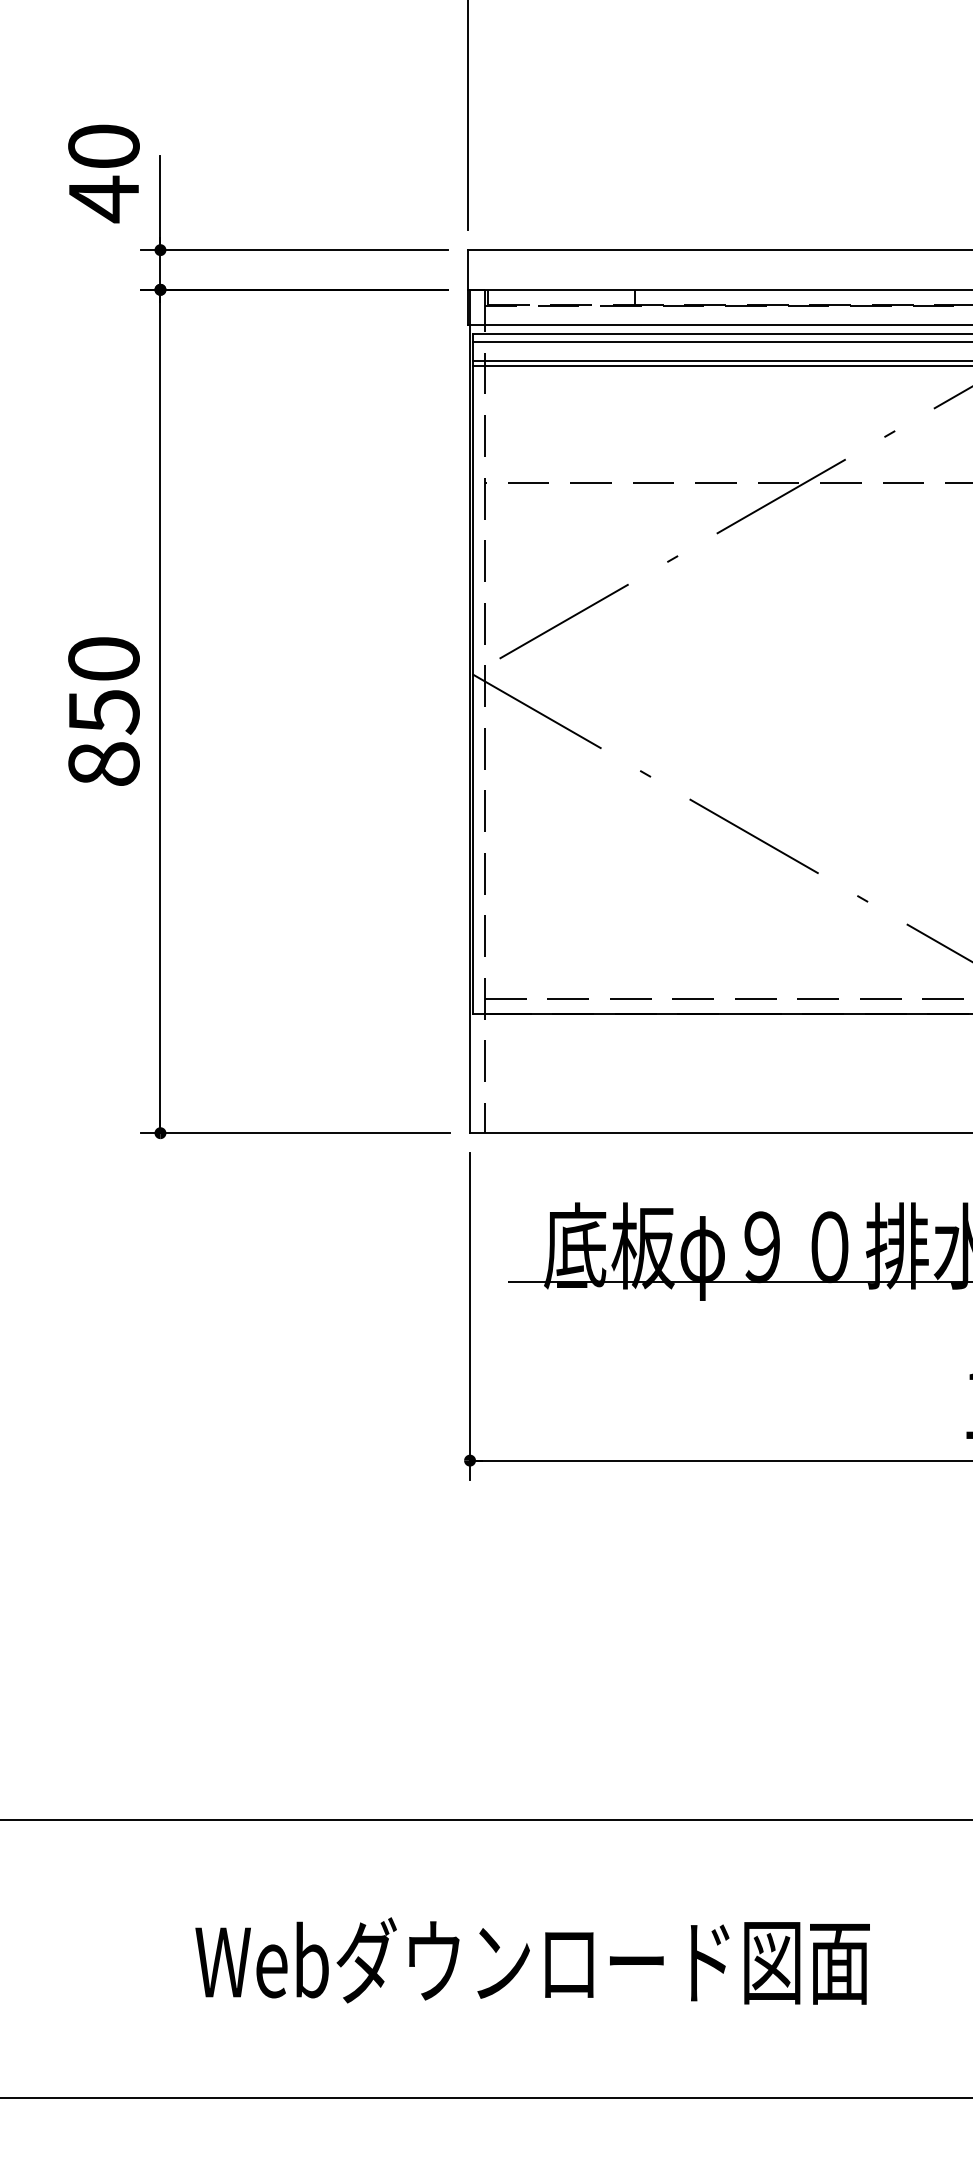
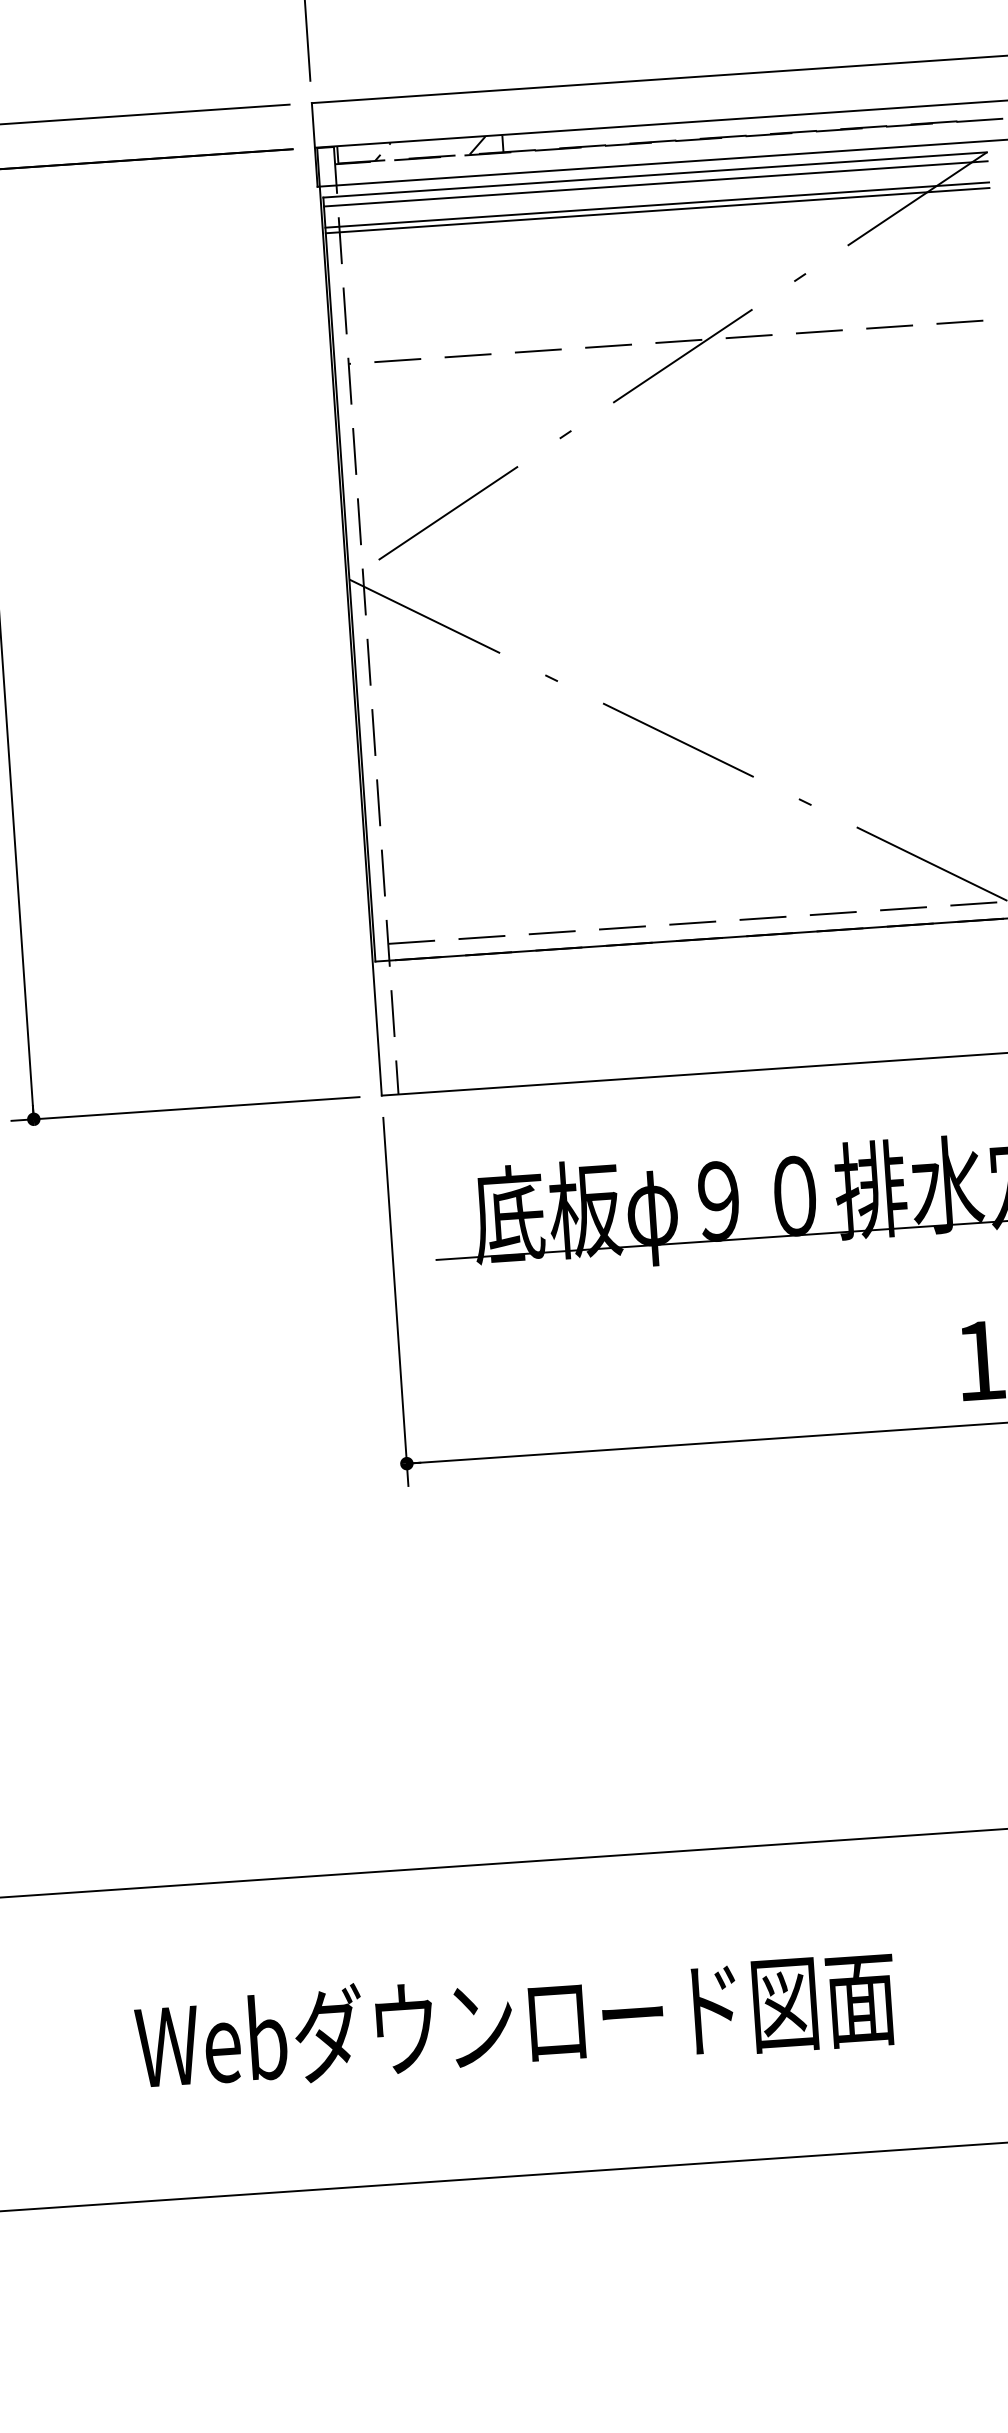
hatch: (569, 297) -> (429, 148), added

